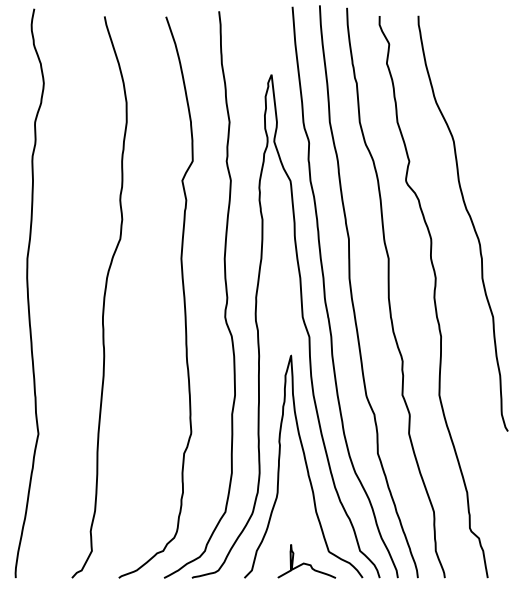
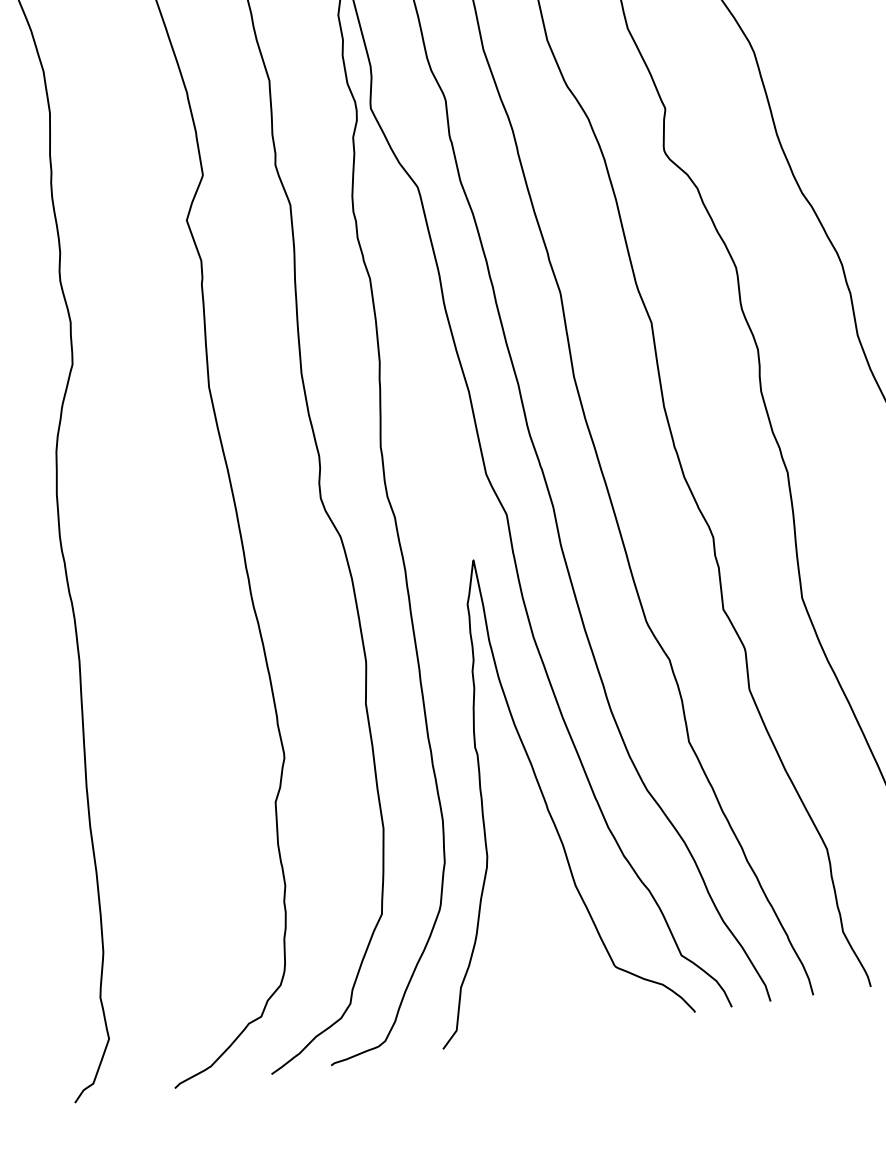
curve: (306, 563) -> (570, 998), removed

